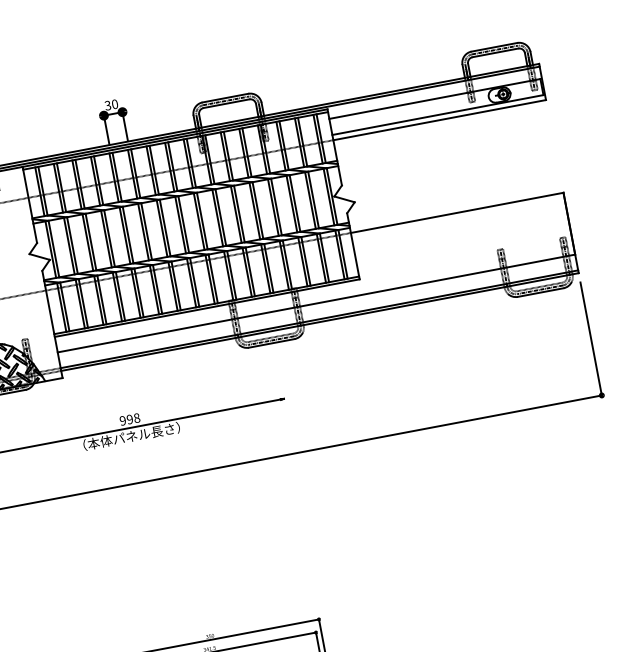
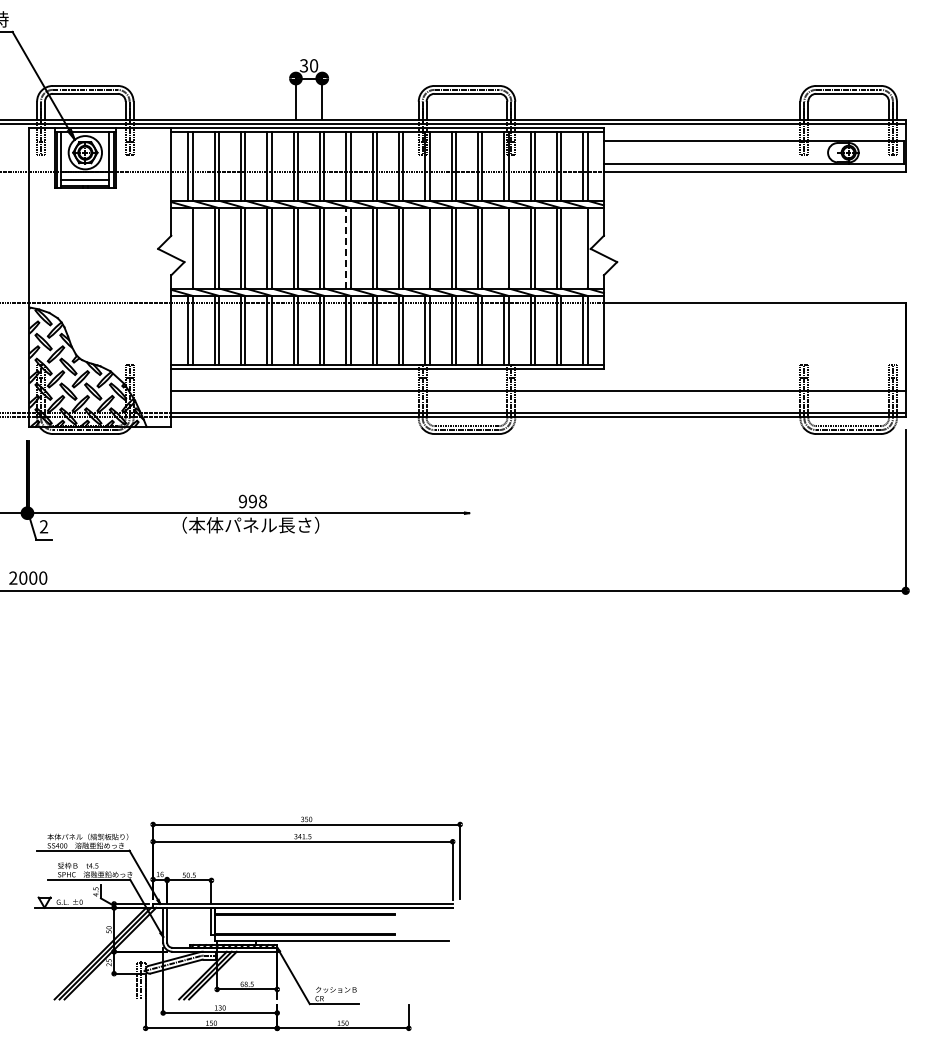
line: (329, 197) -> (583, 248), removed
line: (273, 207) -> (504, 248), removed
line: (217, 218) -> (425, 248), removed
line: (162, 228) -> (346, 247), solid -> dashed
line: (50, 249) -> (188, 248), removed

